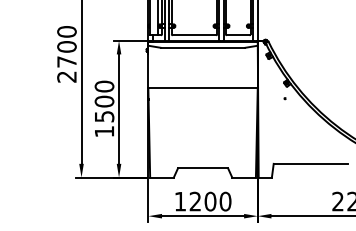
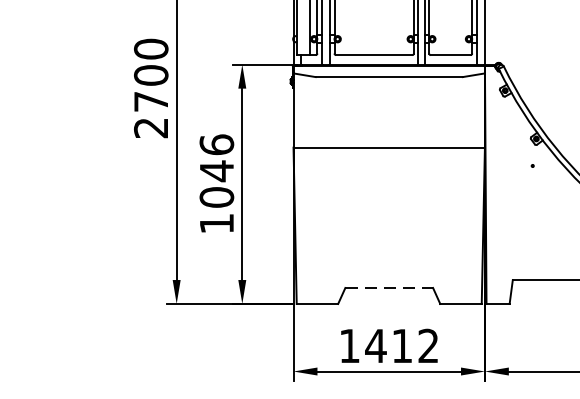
text: (104, 101) -> (216, 170), 1500 -> 1046
line: (203, 168) -> (390, 288), solid -> dashed
text: (210, 201) -> (402, 345), 1200 -> 1412

